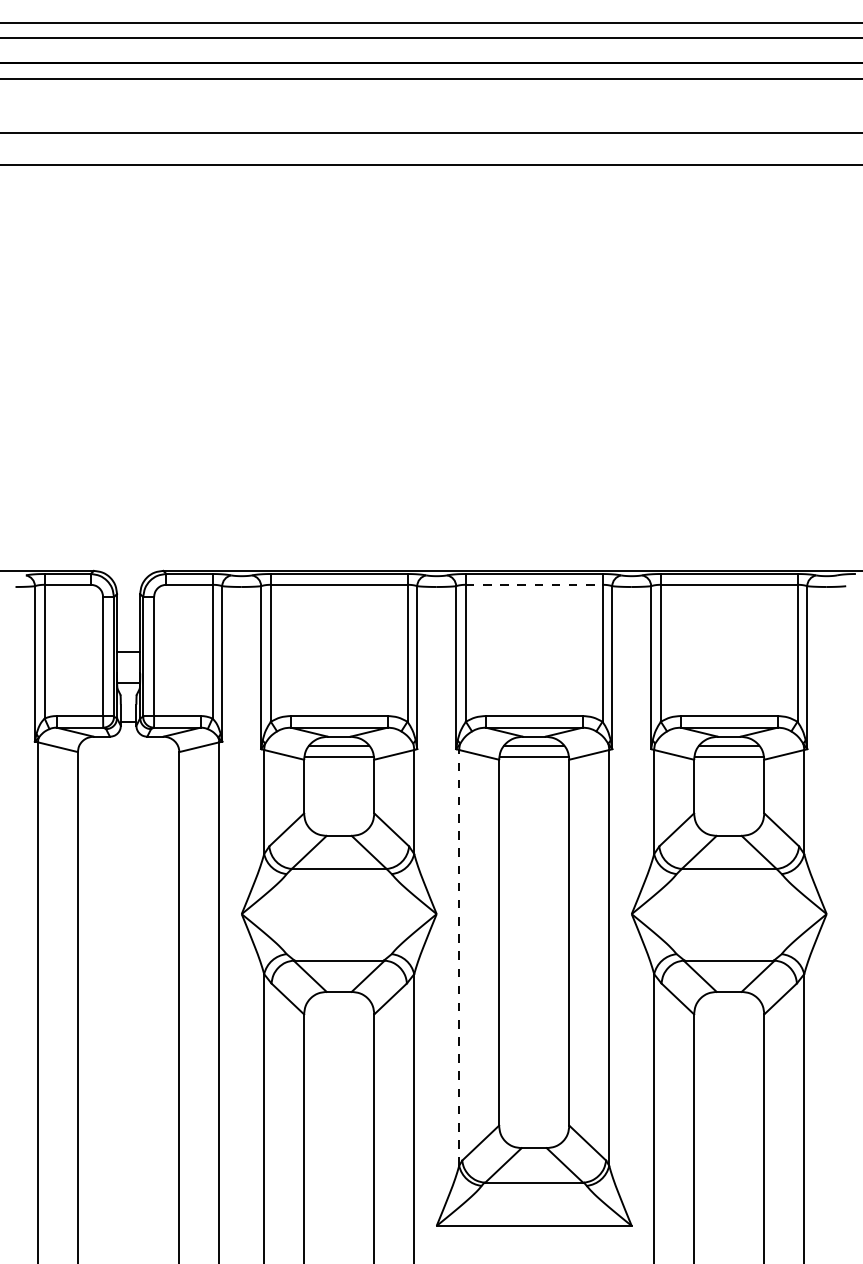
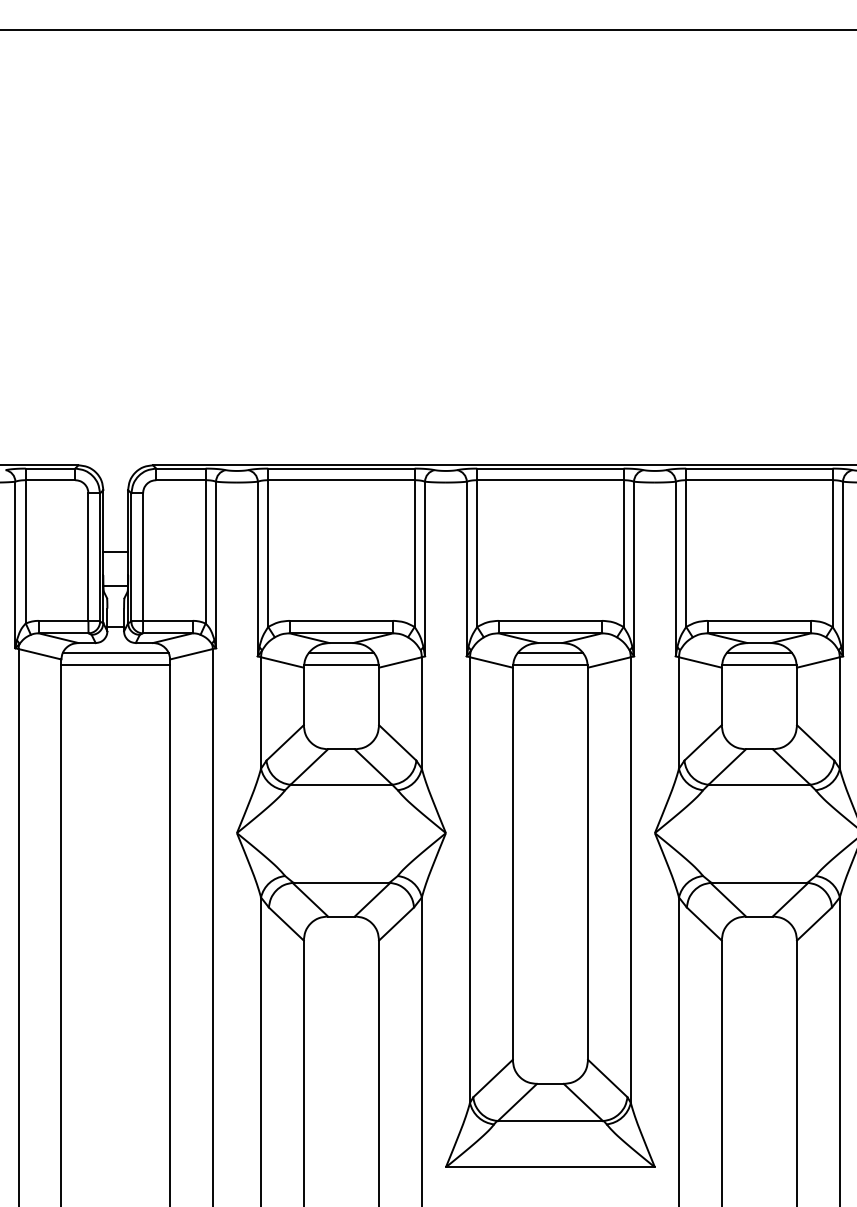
line: (534, 584) -> (550, 479), dashed -> solid
line: (128, 745) -> (115, 652), added
line: (128, 757) -> (115, 665), added
line: (459, 957) -> (470, 879), dashed -> solid

